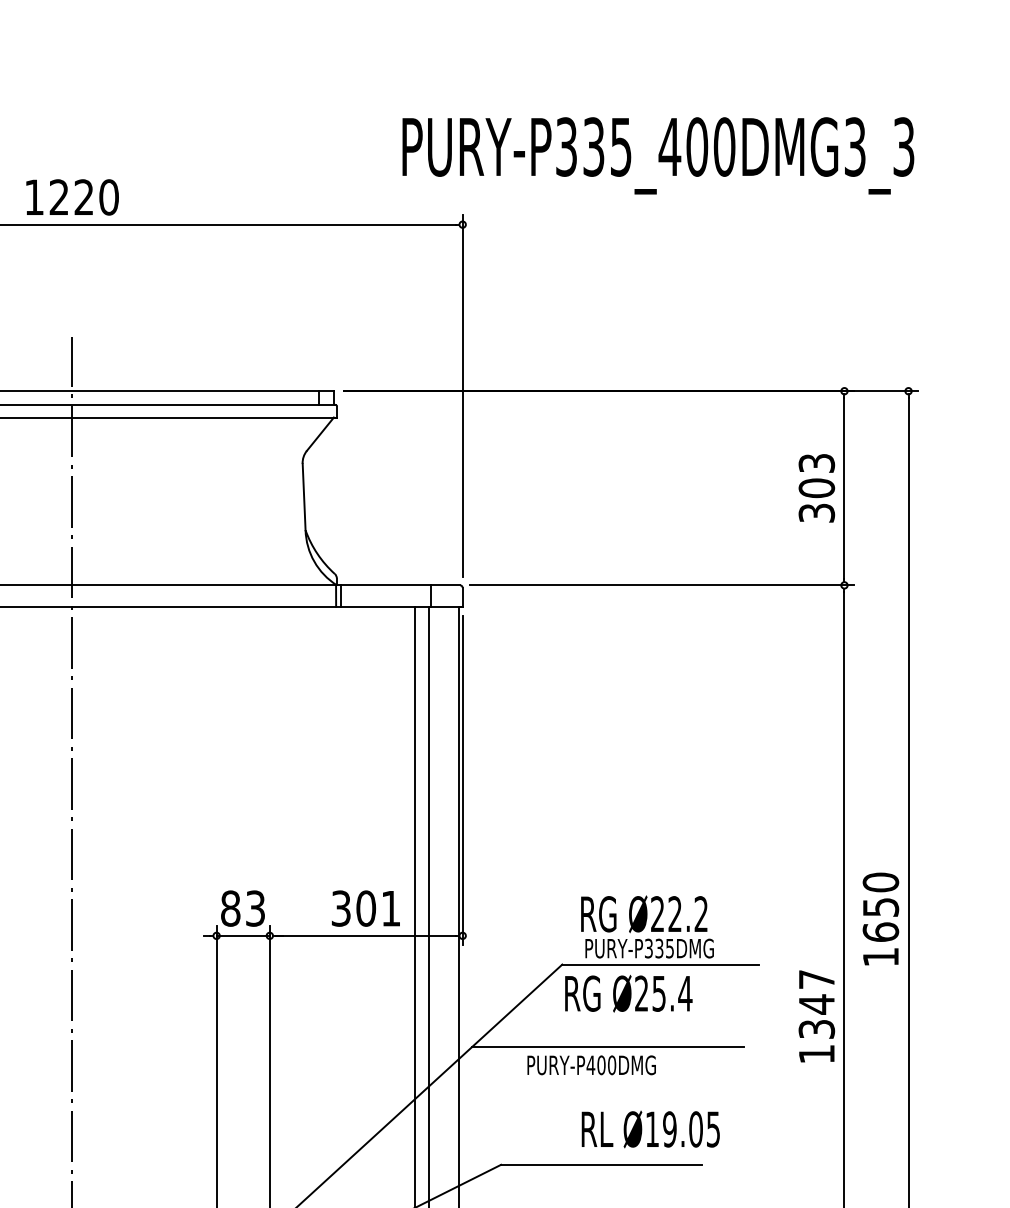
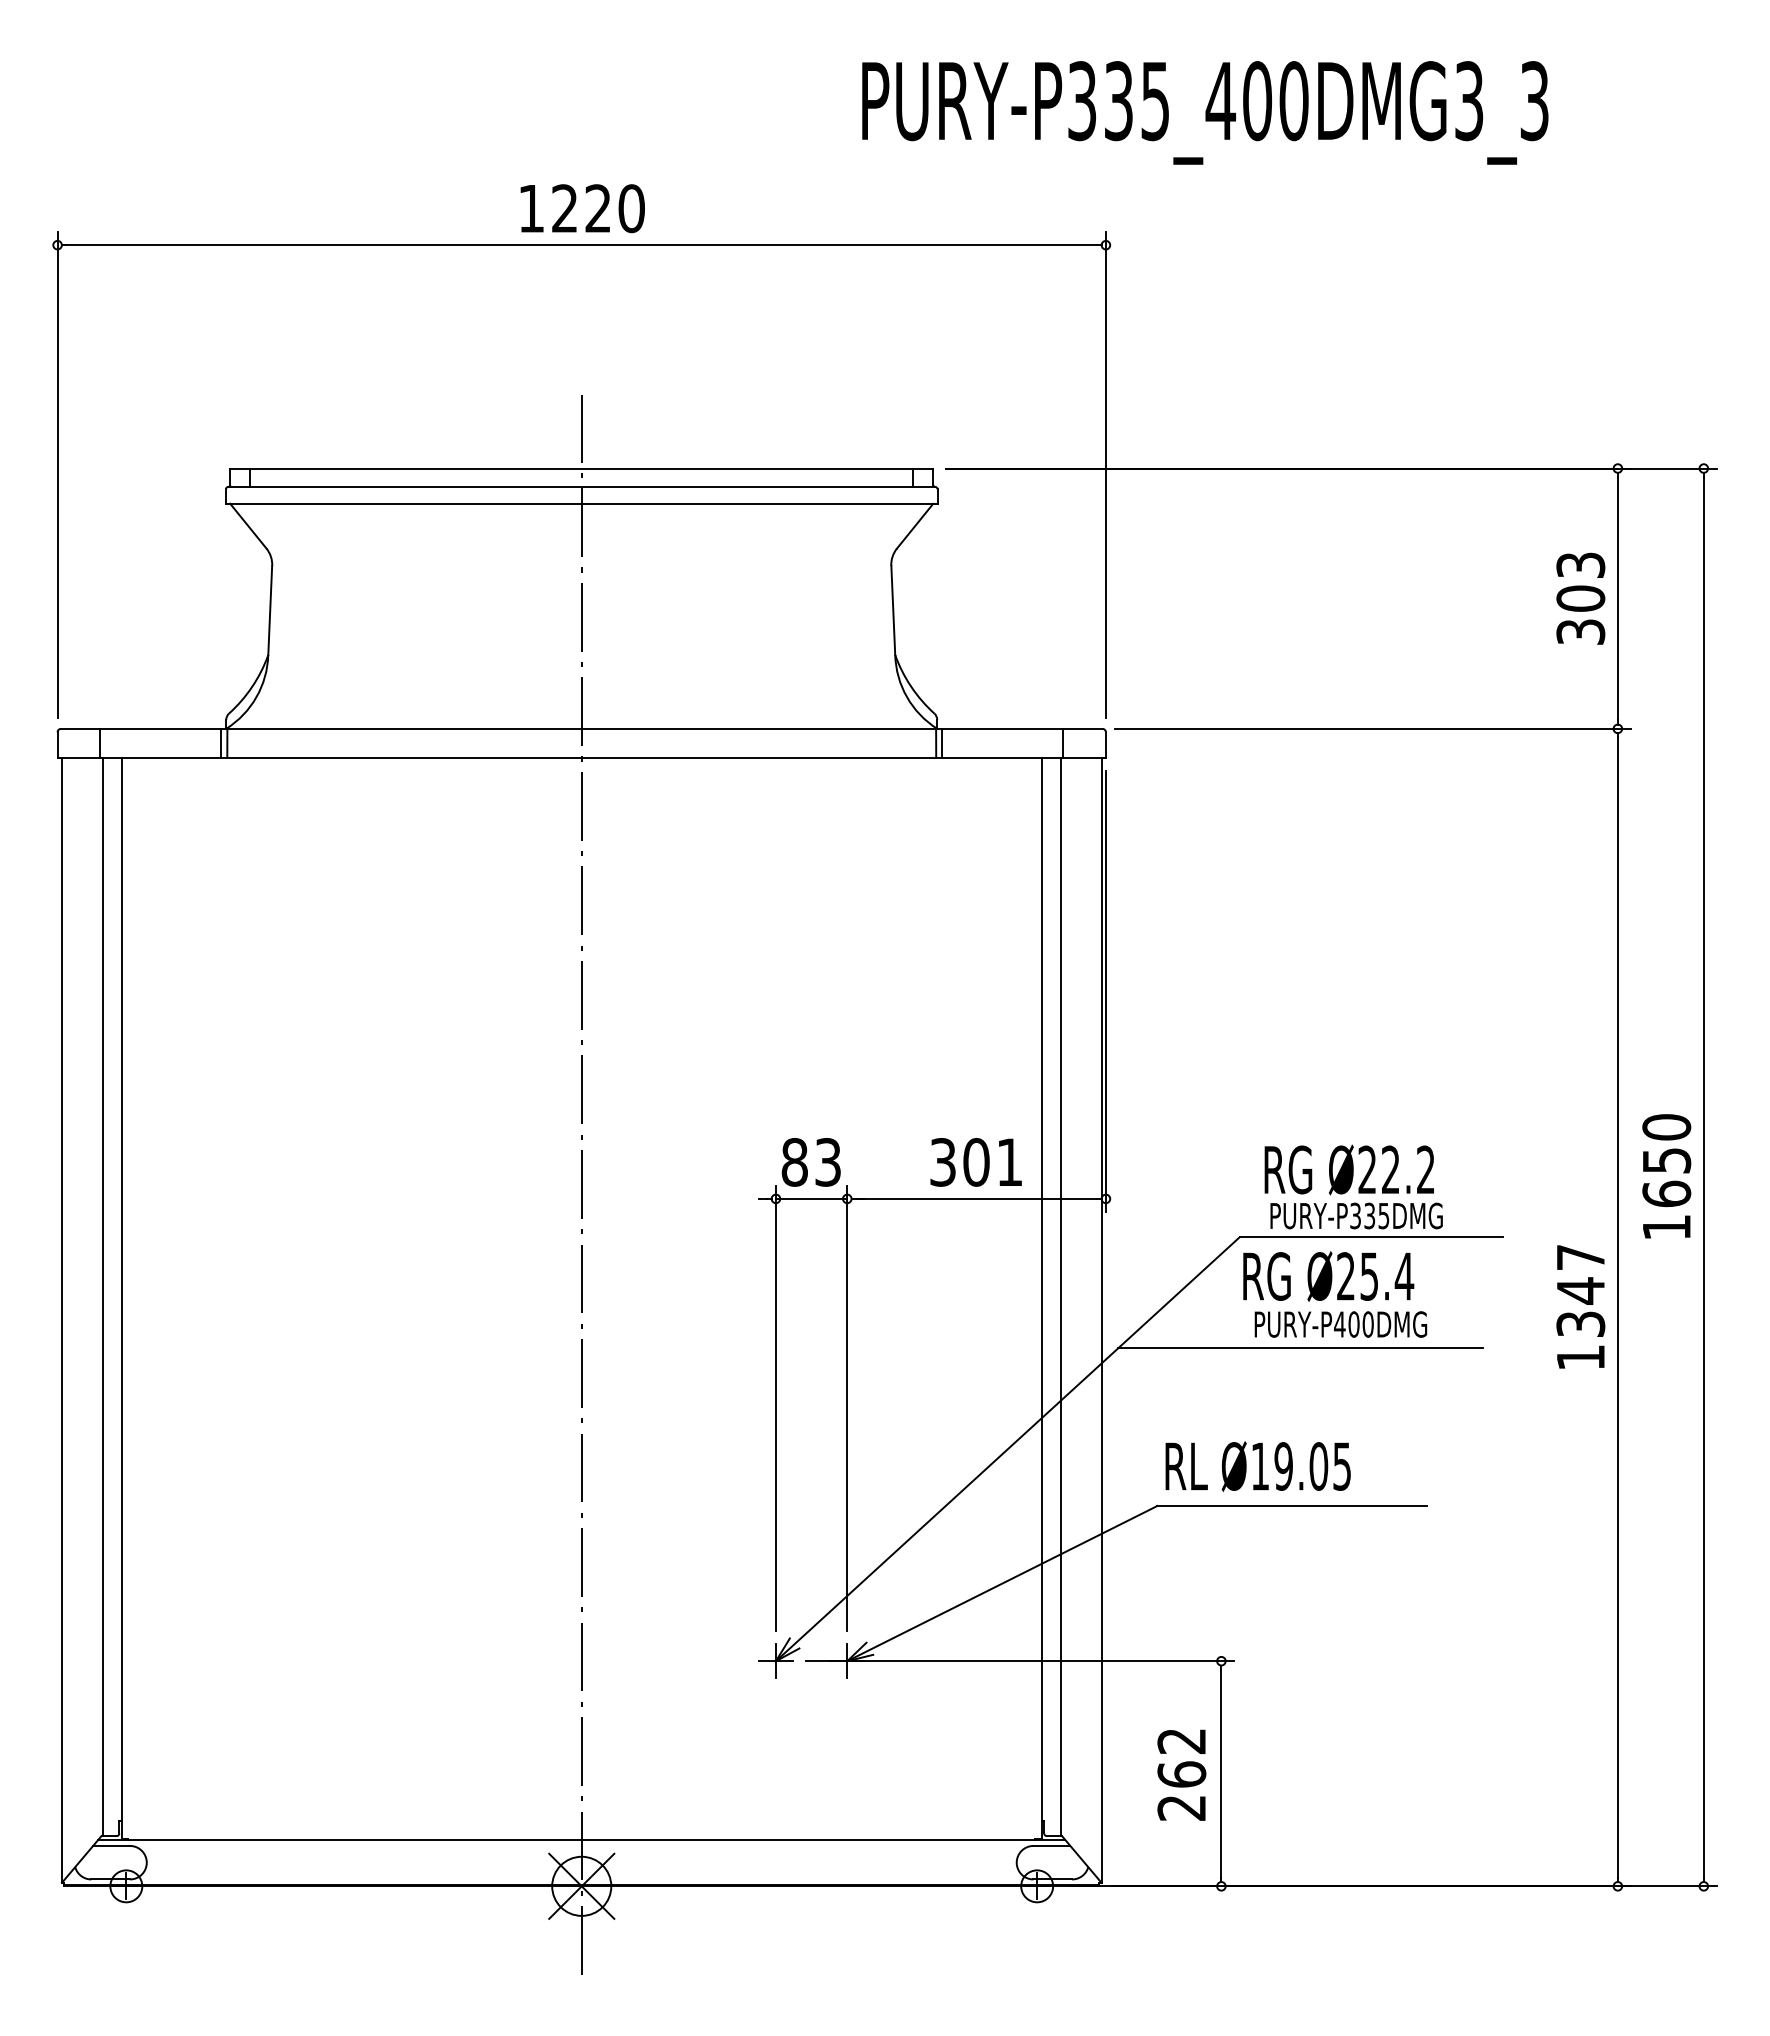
text: (658, 155) -> (1205, 112), moved
text: (591, 1065) -> (1340, 1324), moved
text: (650, 1129) -> (1257, 1466), moved

